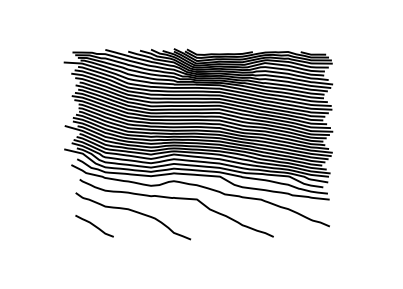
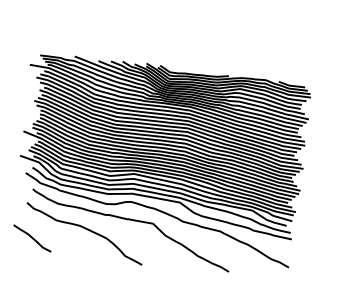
curve: (94, 226) -> (32, 238), moved

